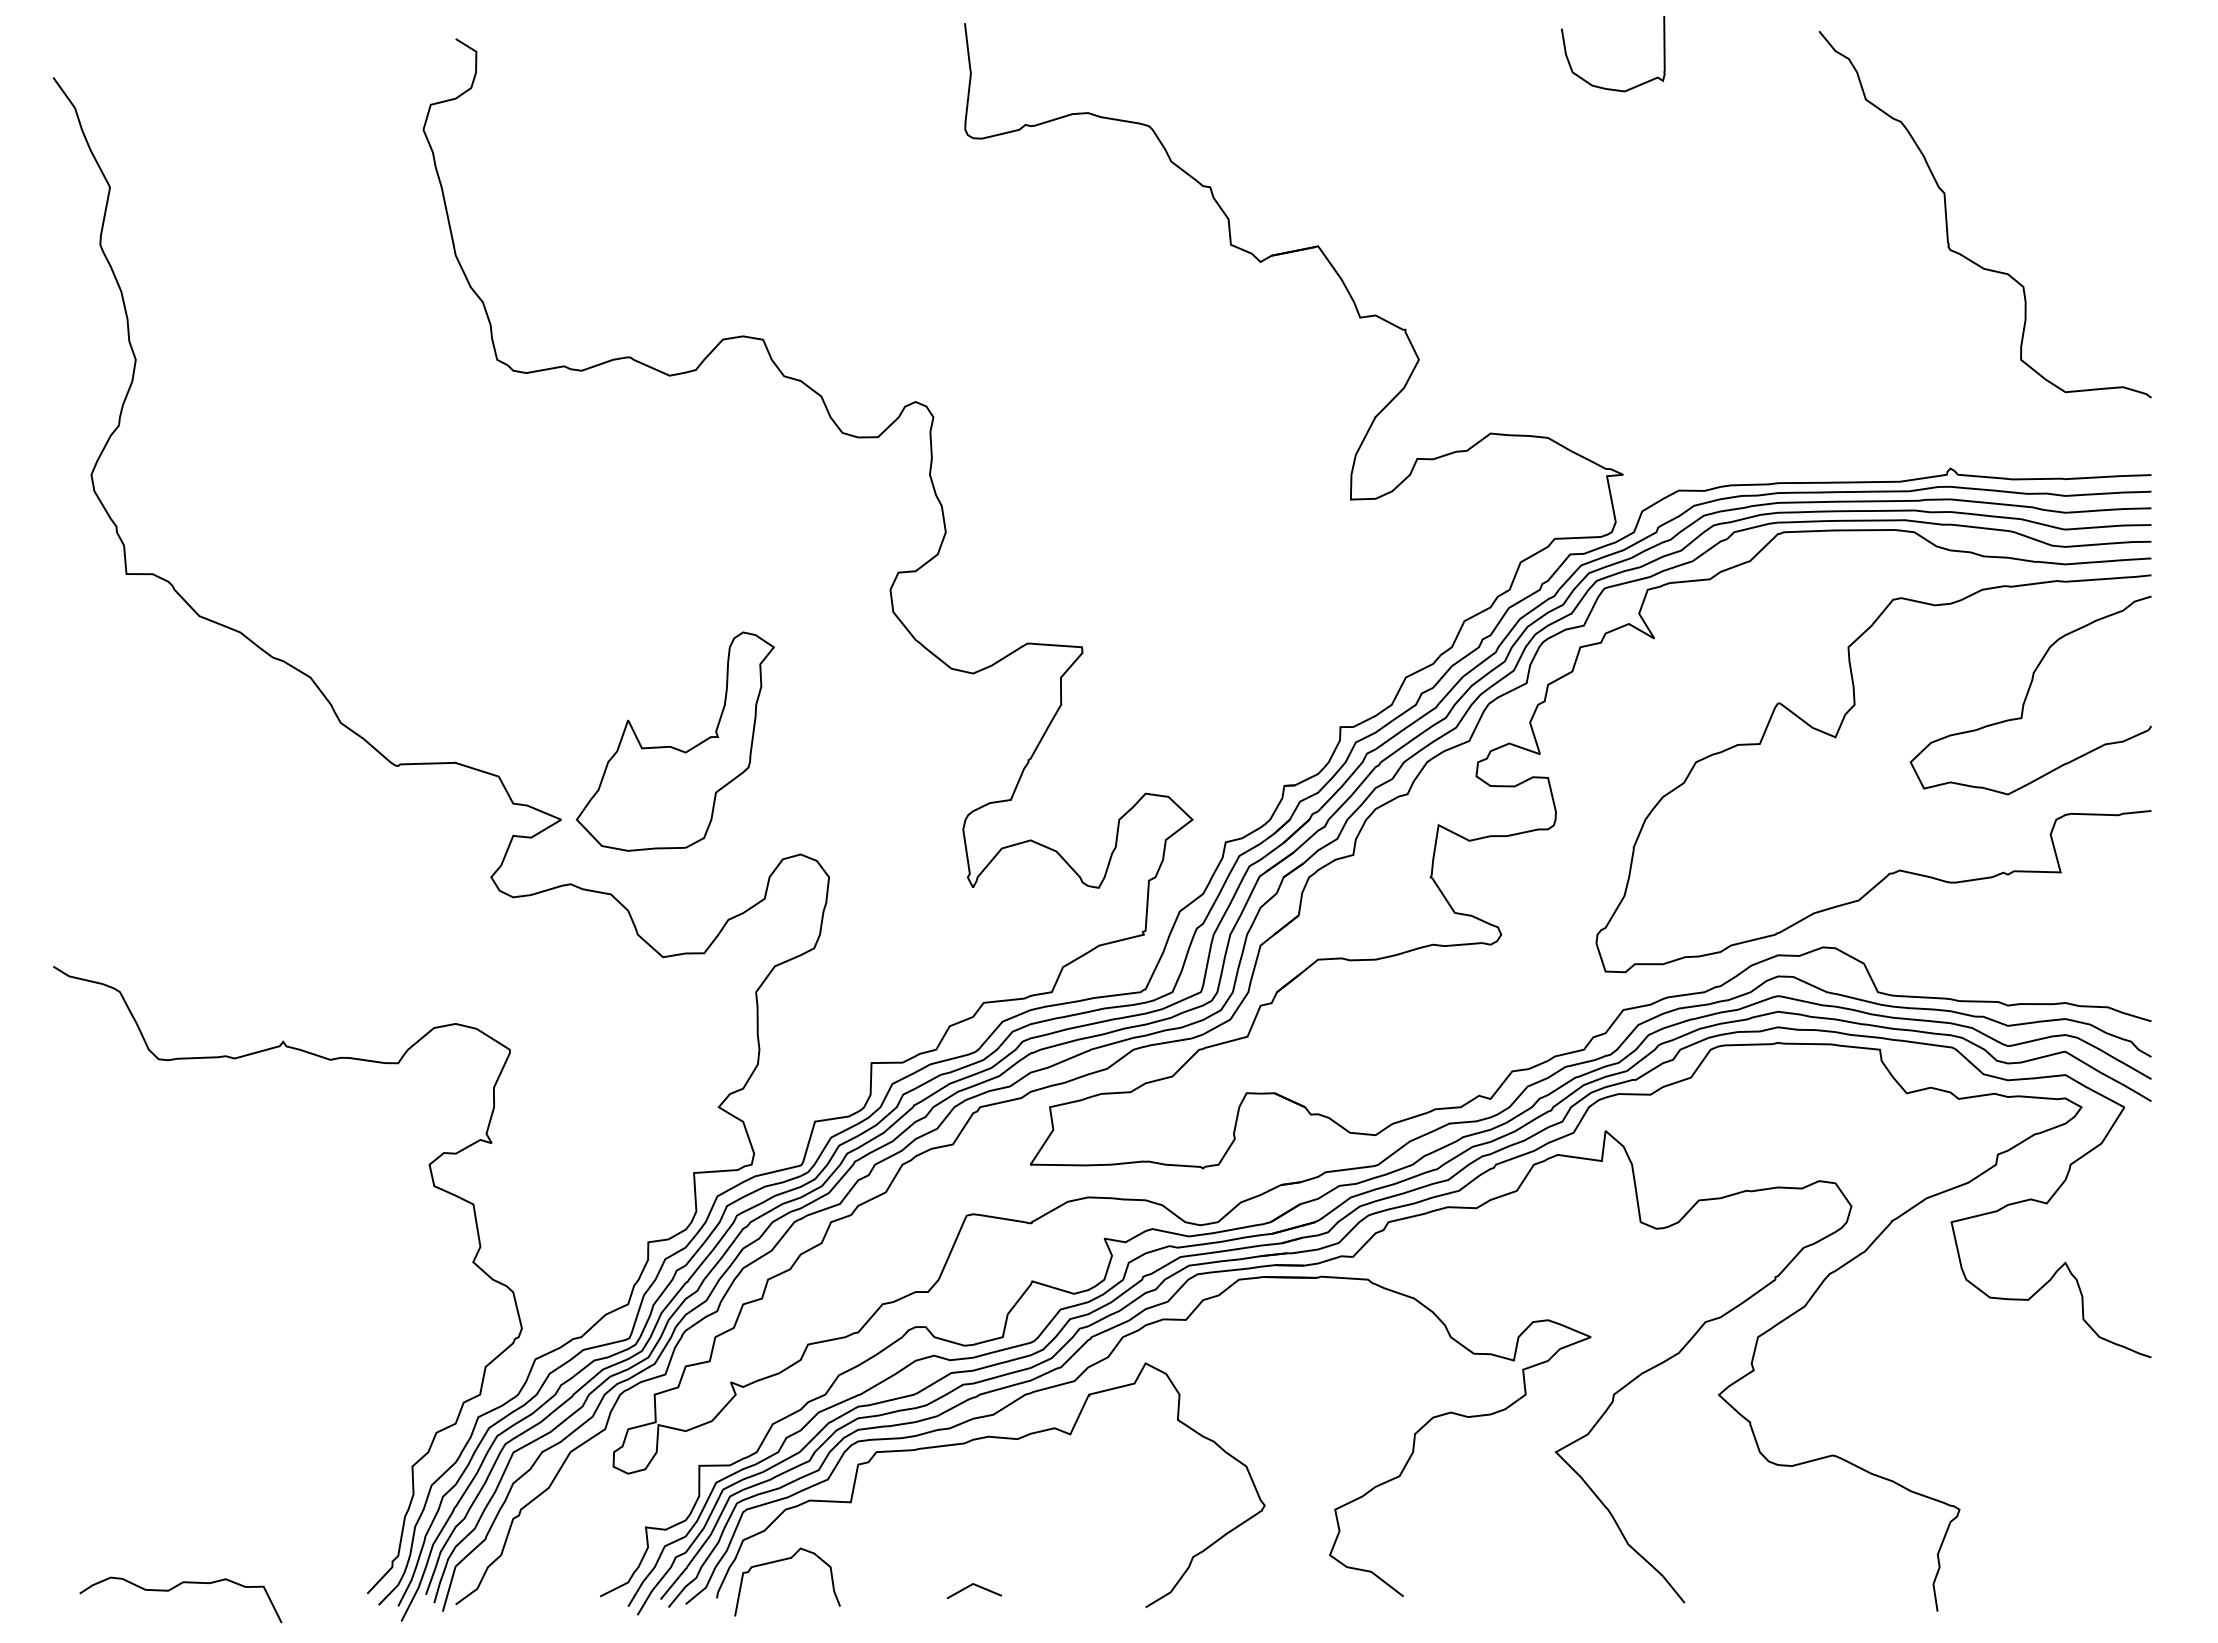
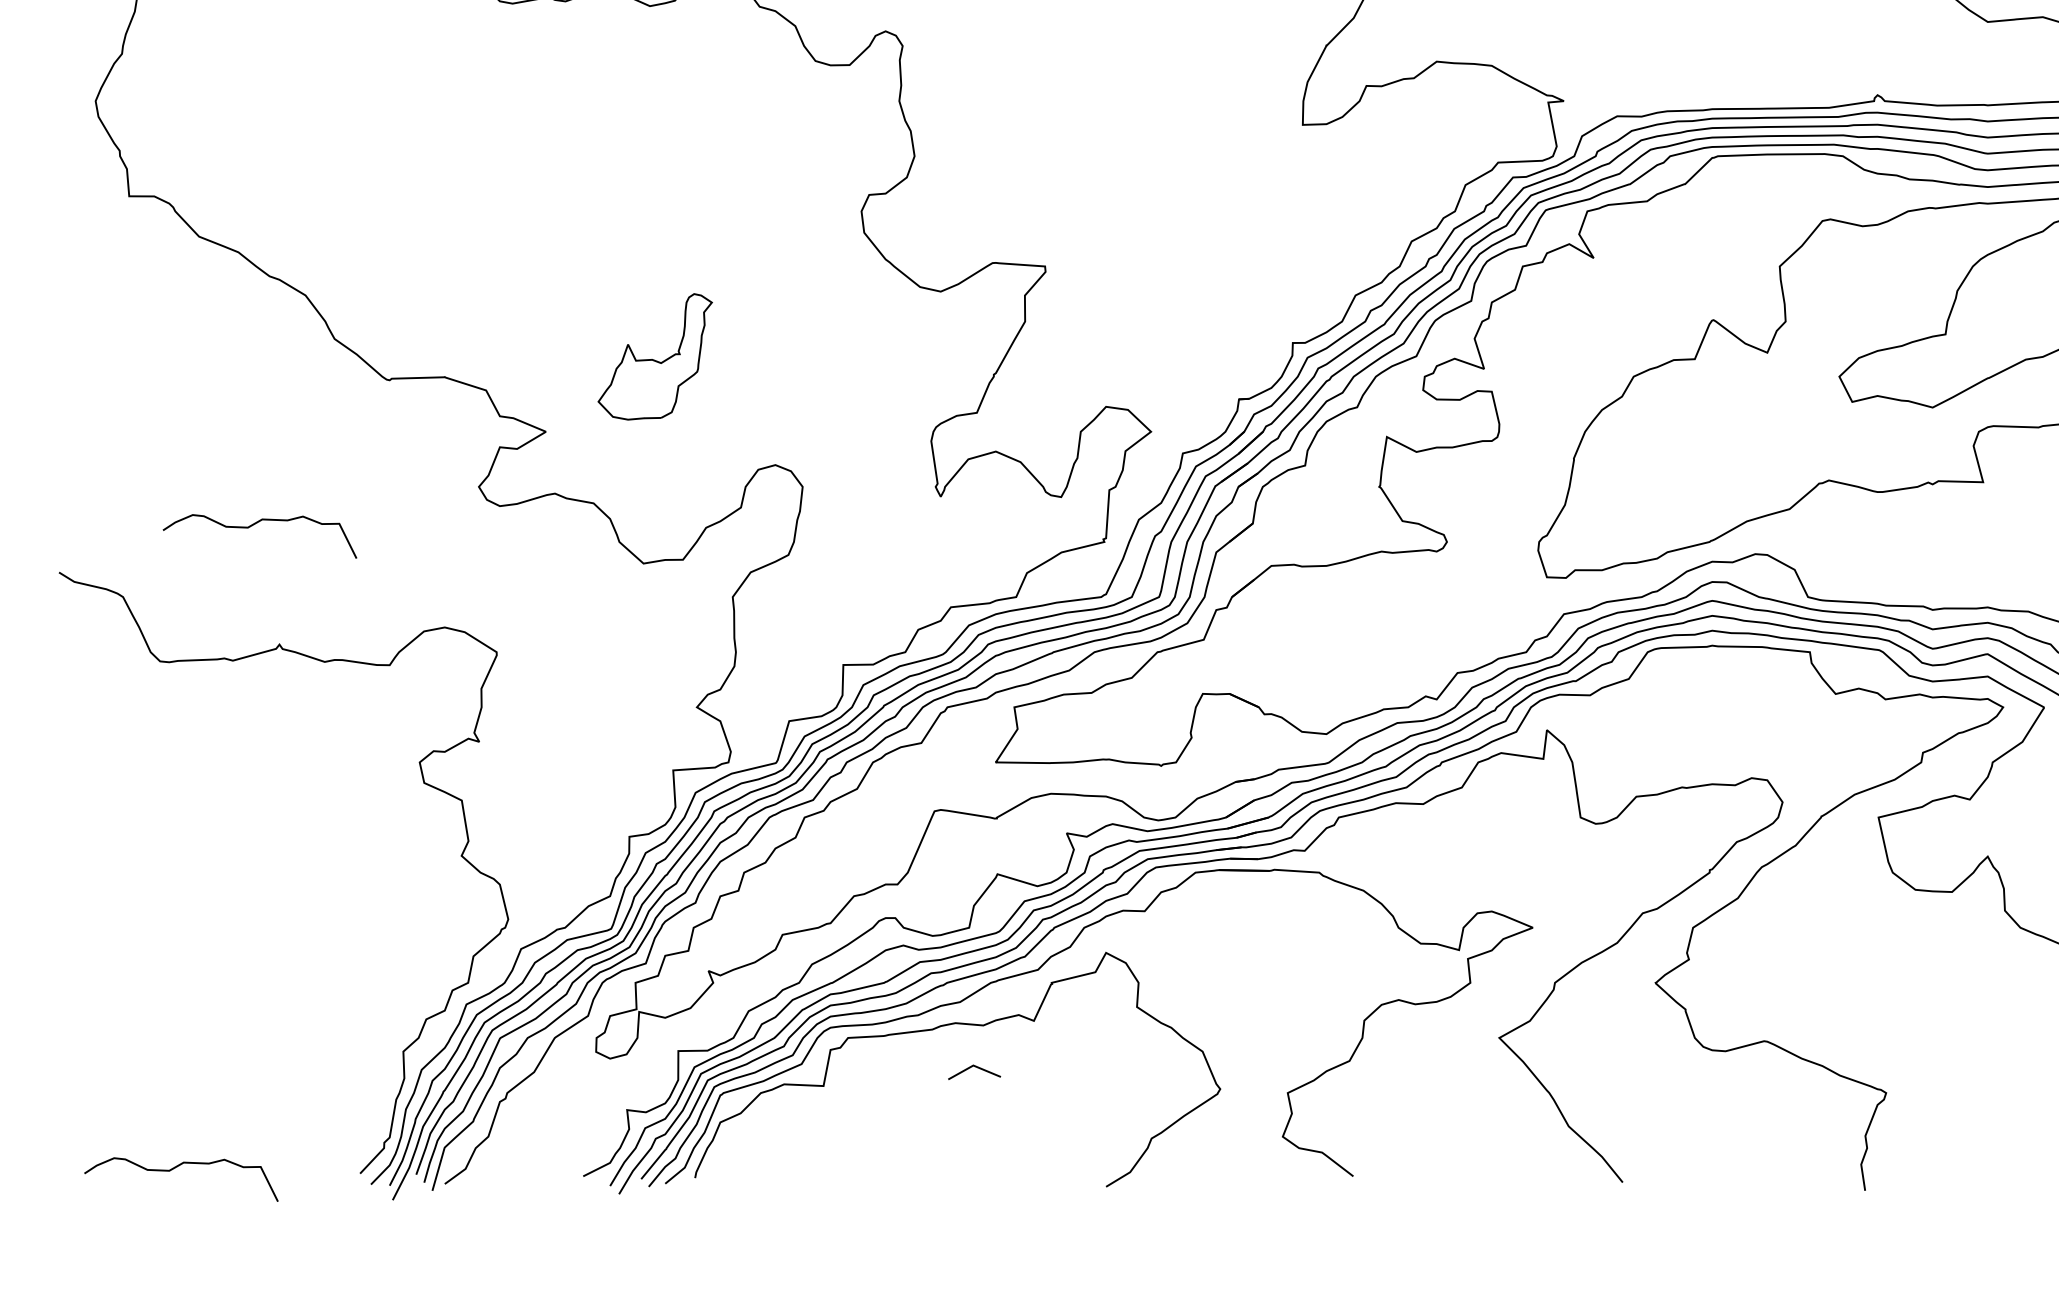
part: (674, 741) -> (654, 356), size x0.6
curve: (256, 917) -> (253, 525), added
curve: (781, 1561) -> (757, 1142), removed
line: (970, 1586) -> (970, 1067), moved

